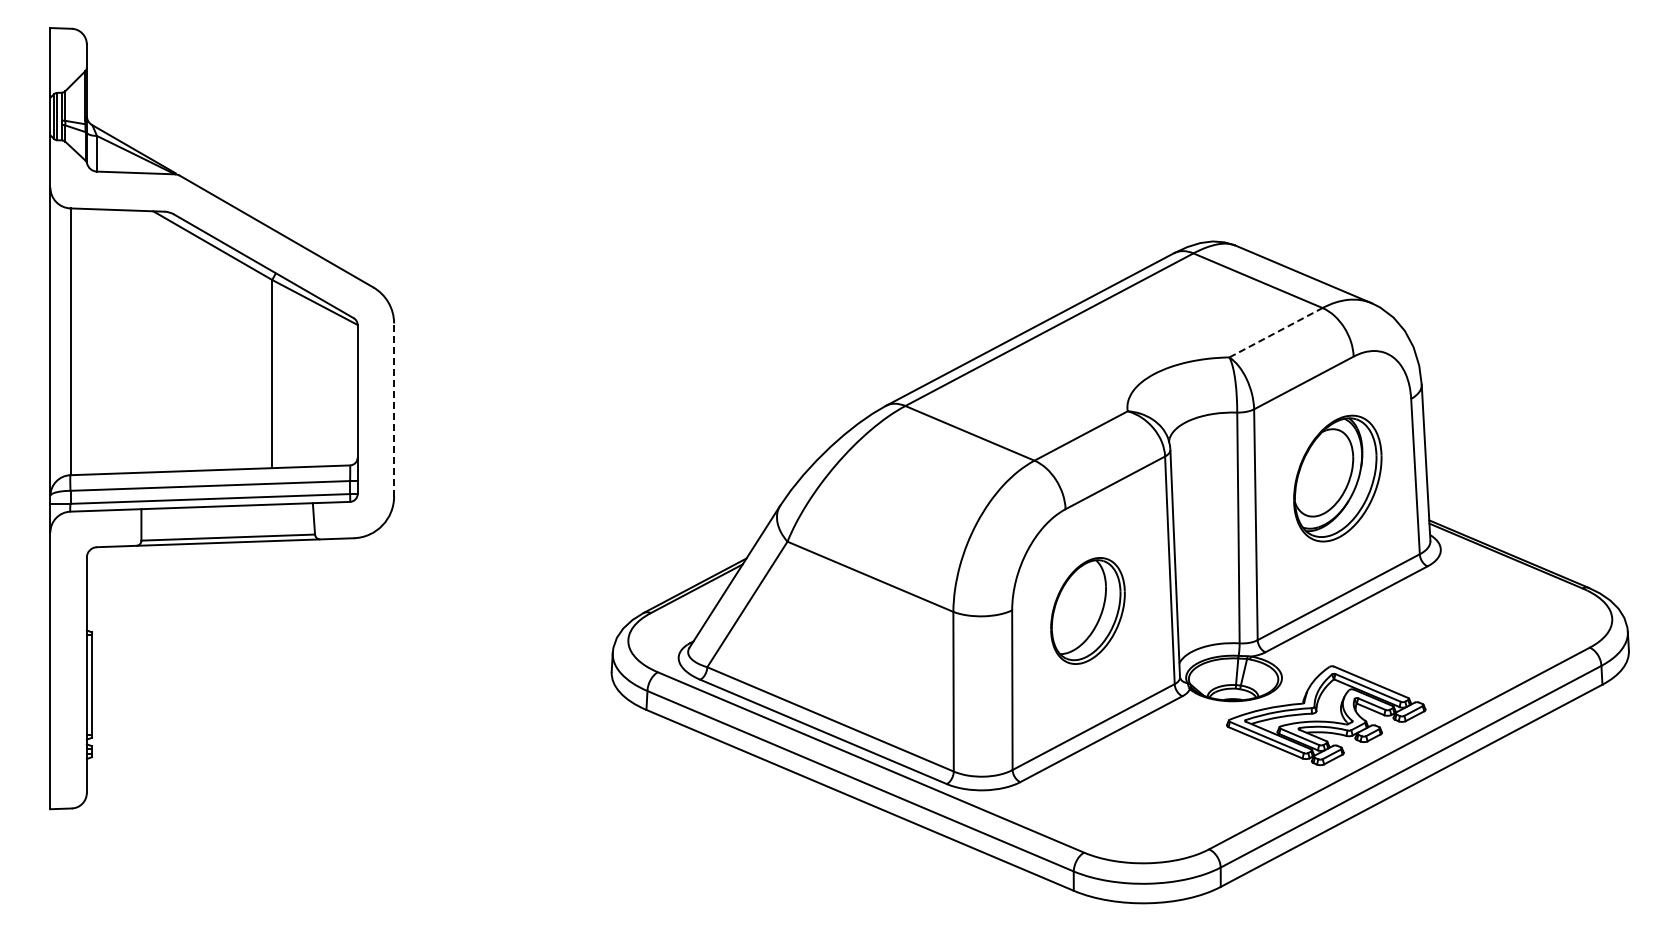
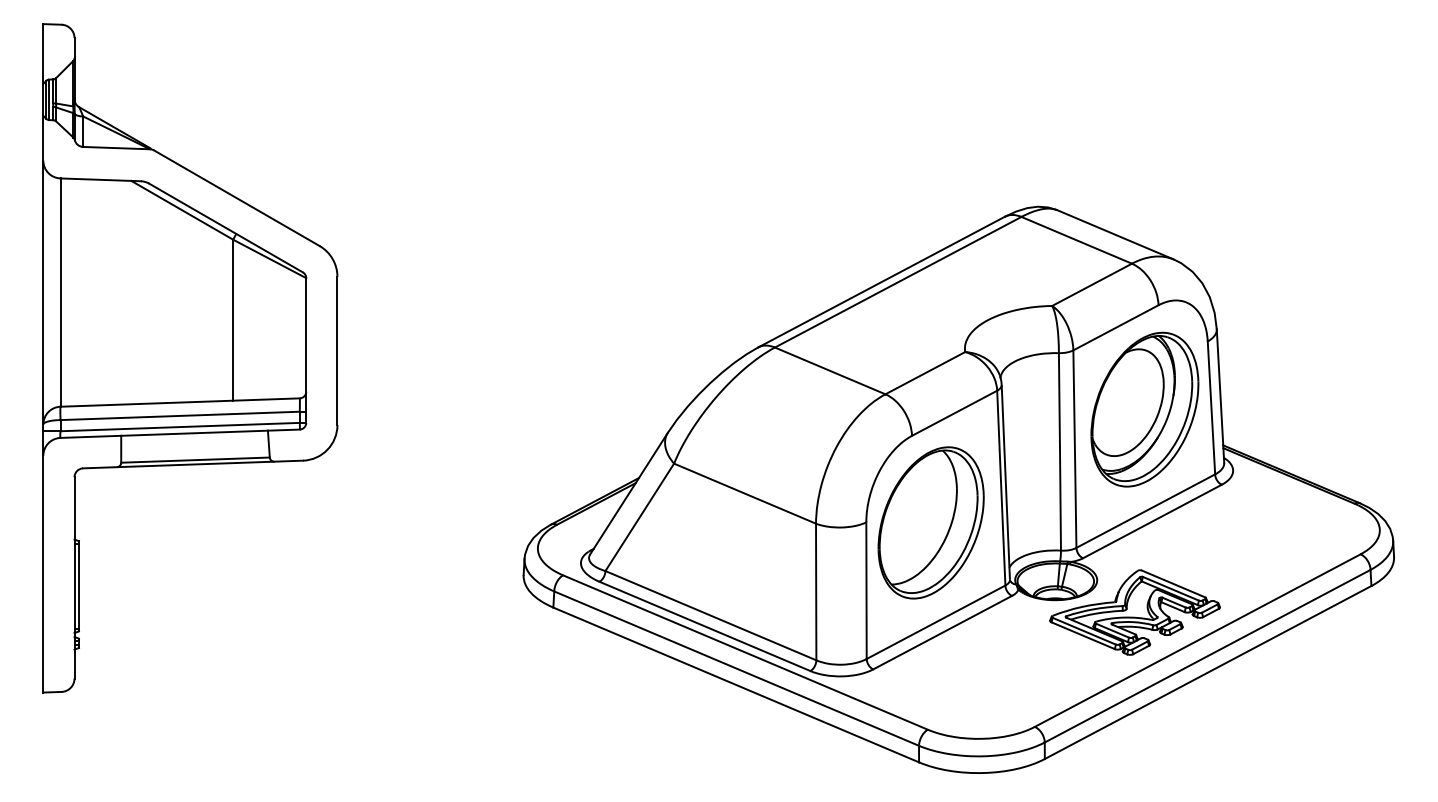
line: (1276, 332) -> (1092, 284), dashed -> solid
line: (394, 410) -> (337, 351), dashed -> solid
part: (1337, 478) -> (1144, 409), size x1.43
part: (1087, 610) -> (930, 522), size x1.67

